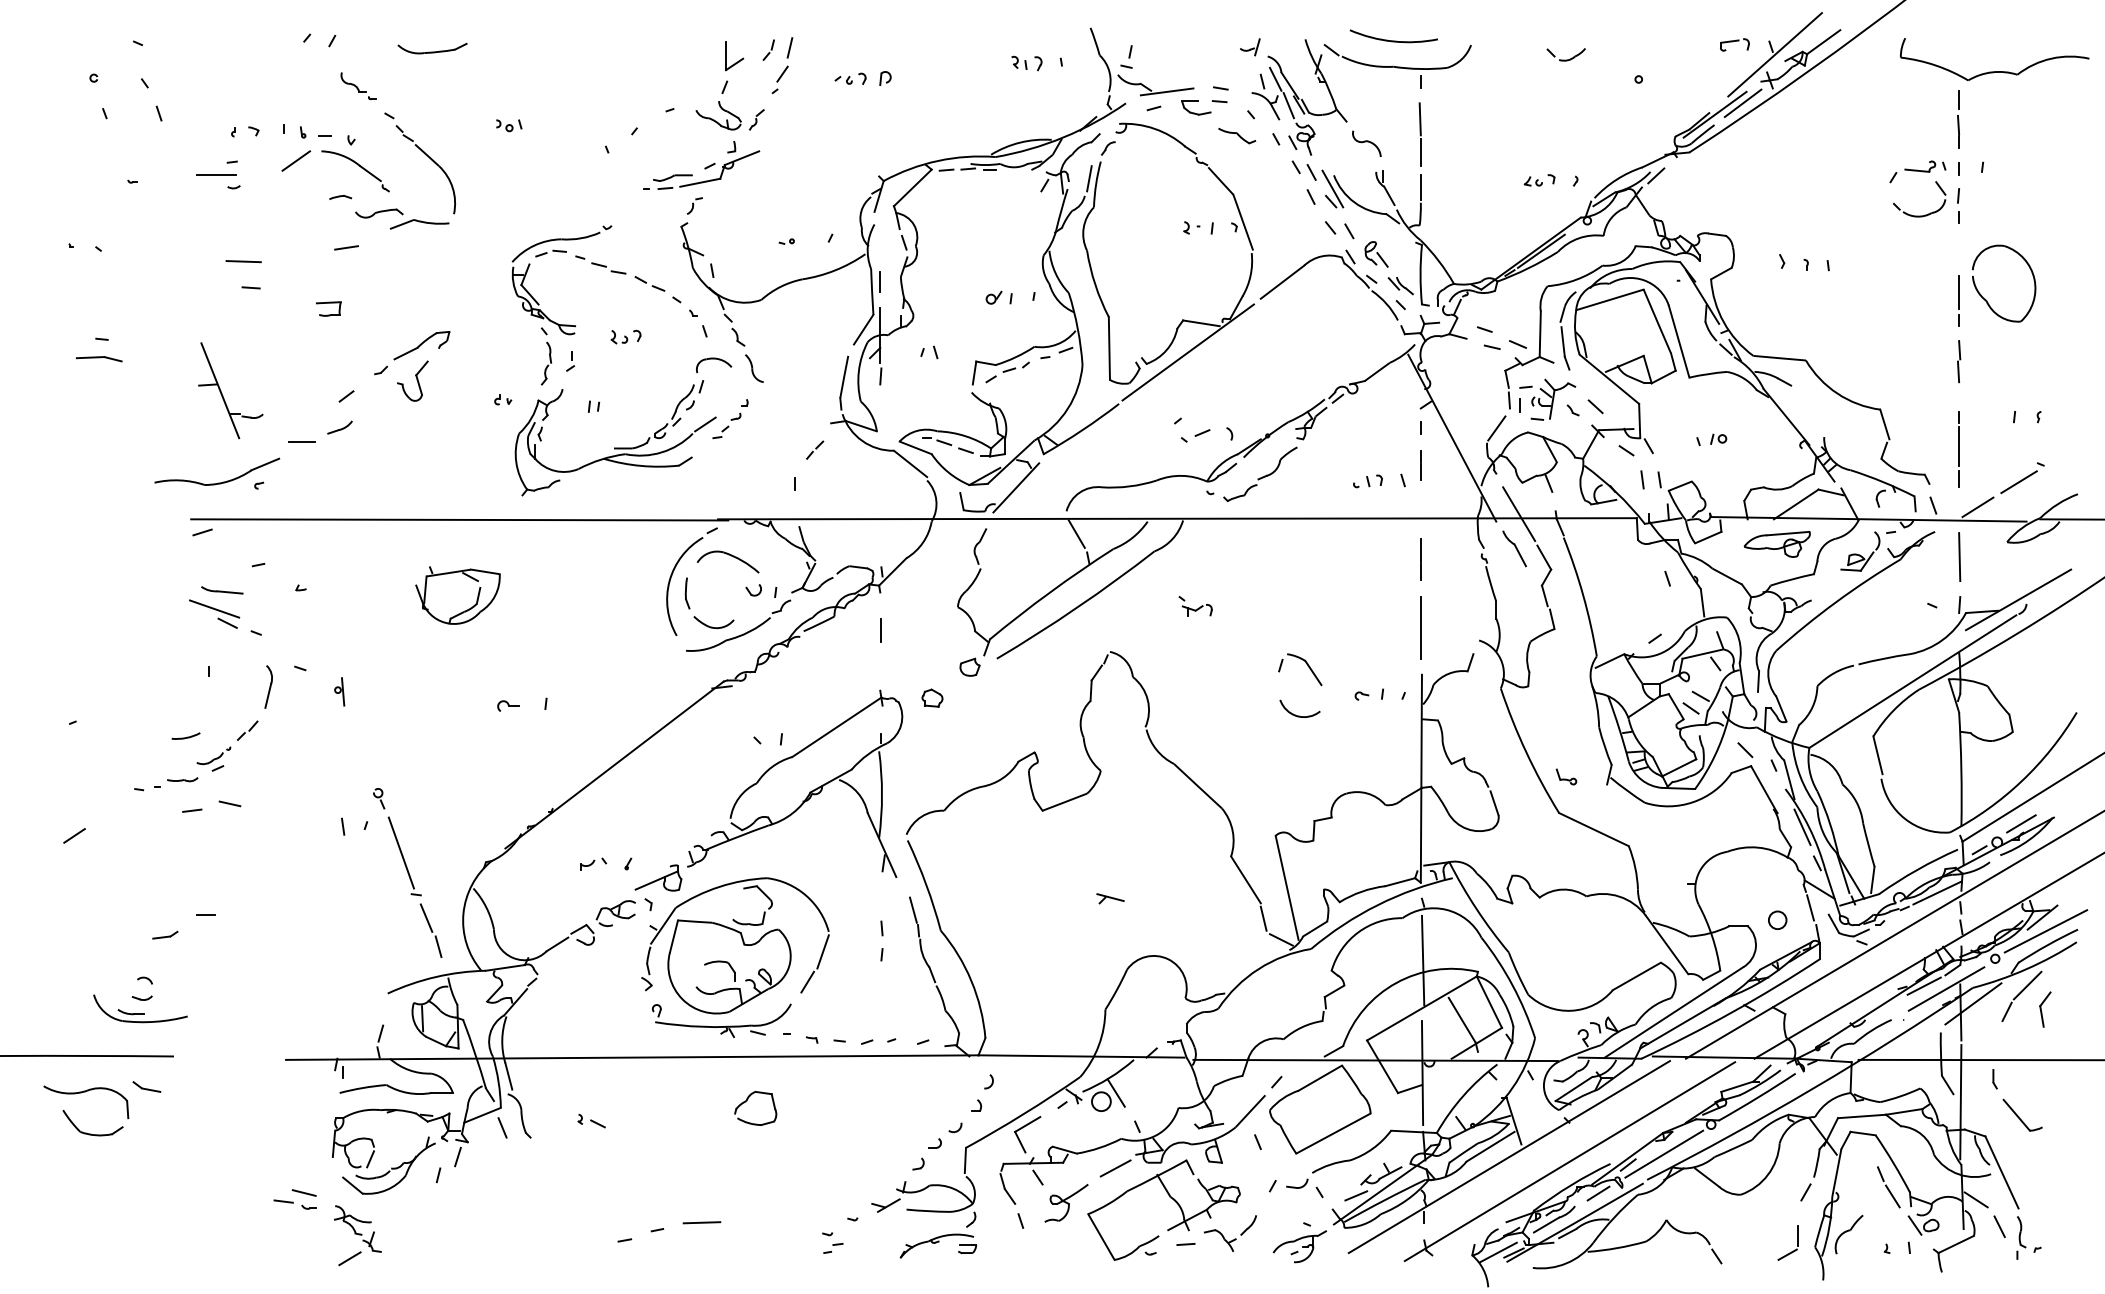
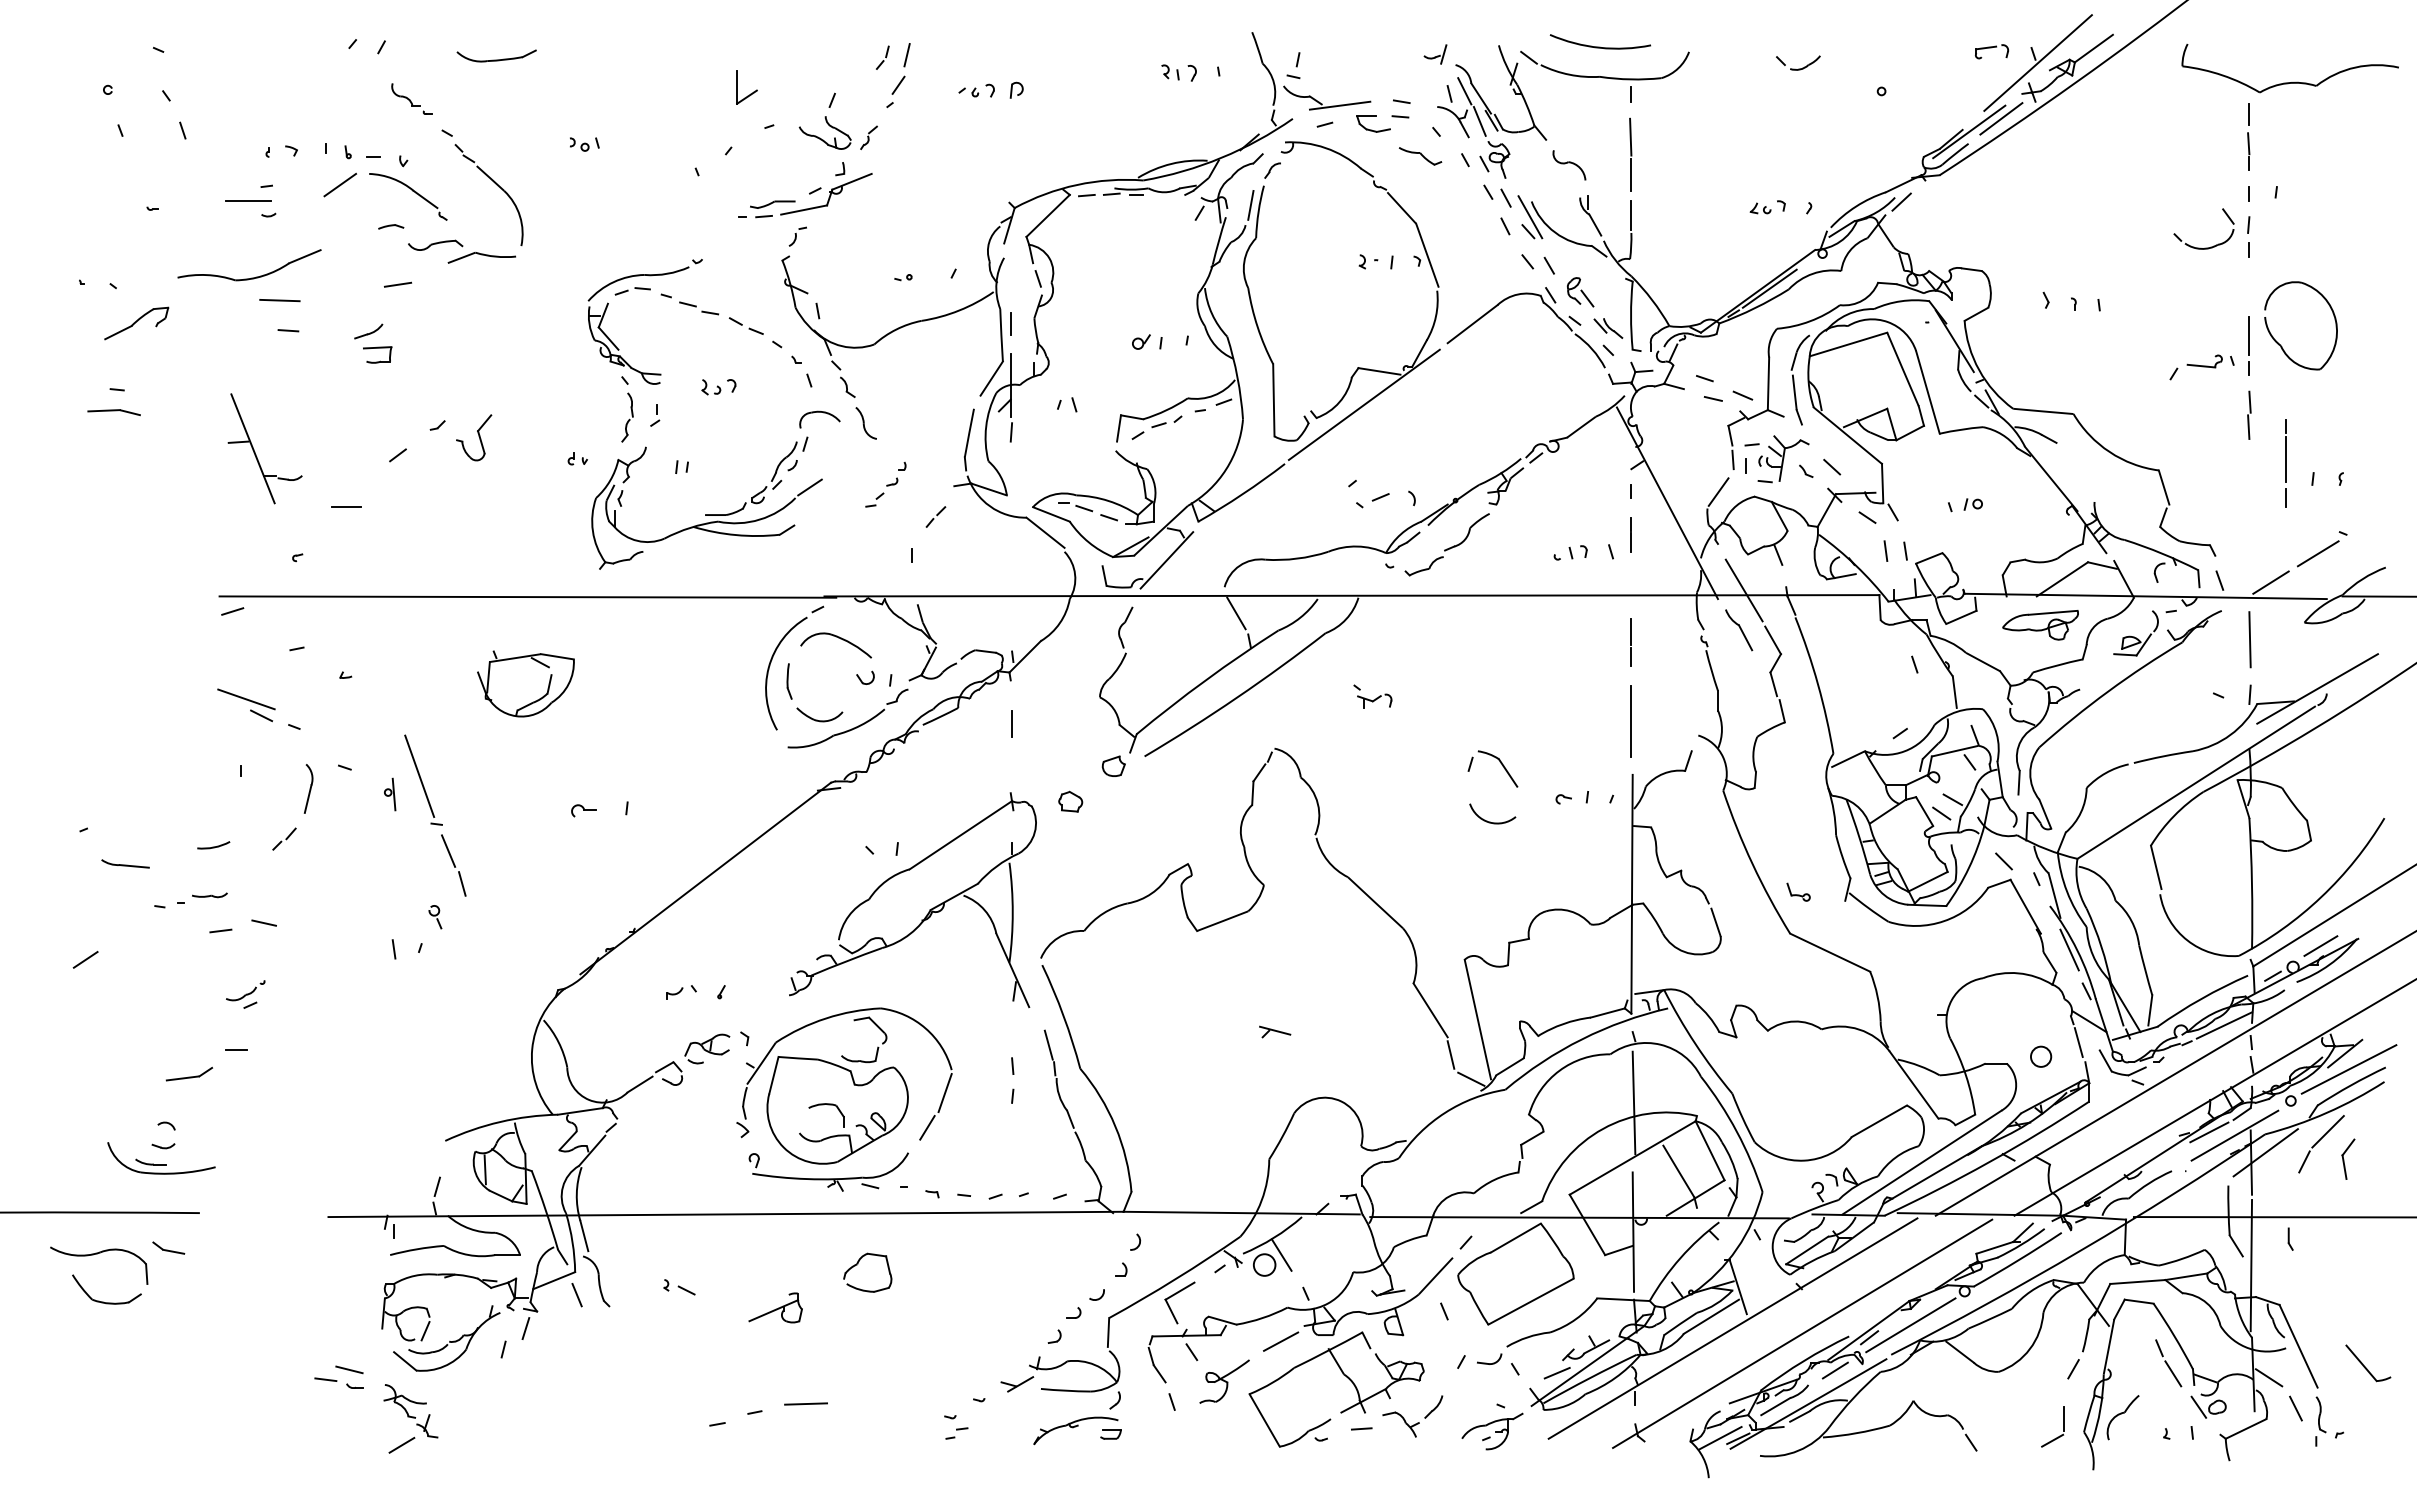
part: (734, 56) -> (746, 88), moved
part: (1917, 171) -> (2201, 366), moved
part: (421, 345) -> (136, 323), moved
part: (730, 419) -> (885, 485), moved
part: (339, 427) -> (368, 331), moved
line: (1958, 449) -> (2285, 463), moved
part: (218, 482) -> (250, 277), moved
part: (222, 590) -> (125, 864), moved
part: (213, 758) -> (245, 993), moved
part: (658, 877) -> (775, 1307), moved
part: (414, 886) -> (434, 814), moved
part: (165, 934) -> (190, 1073), size x1.6
part: (2022, 1114) -> (2368, 1362), moved

